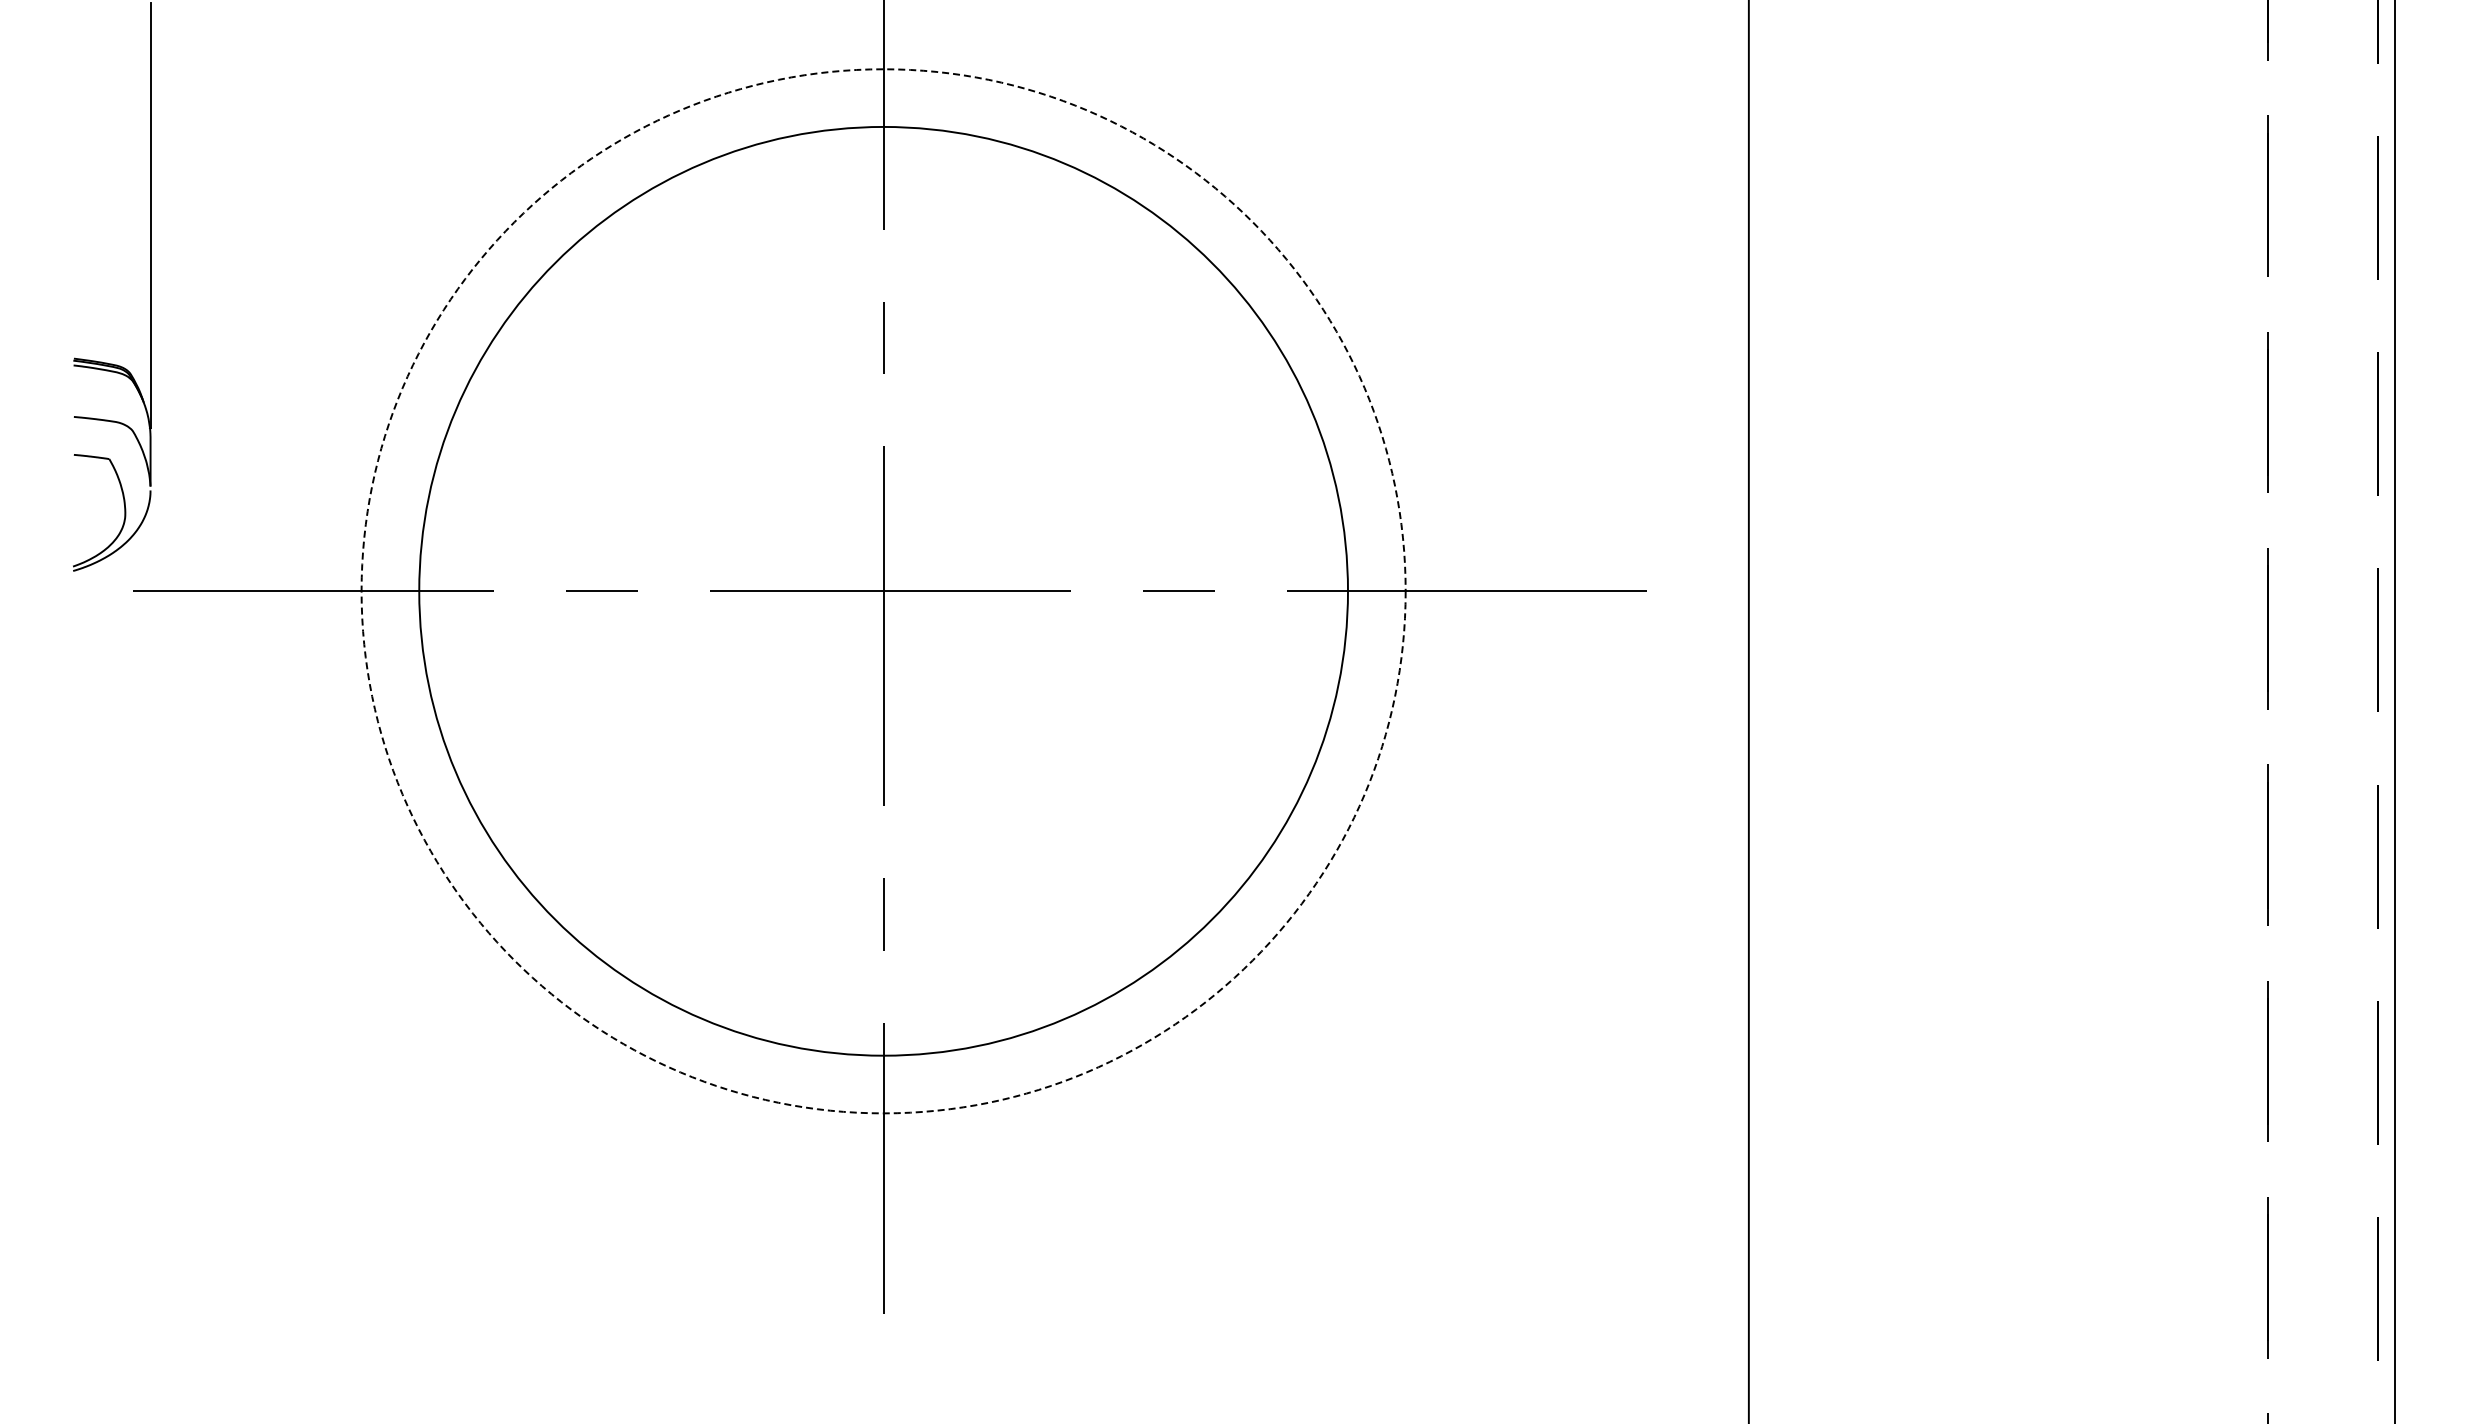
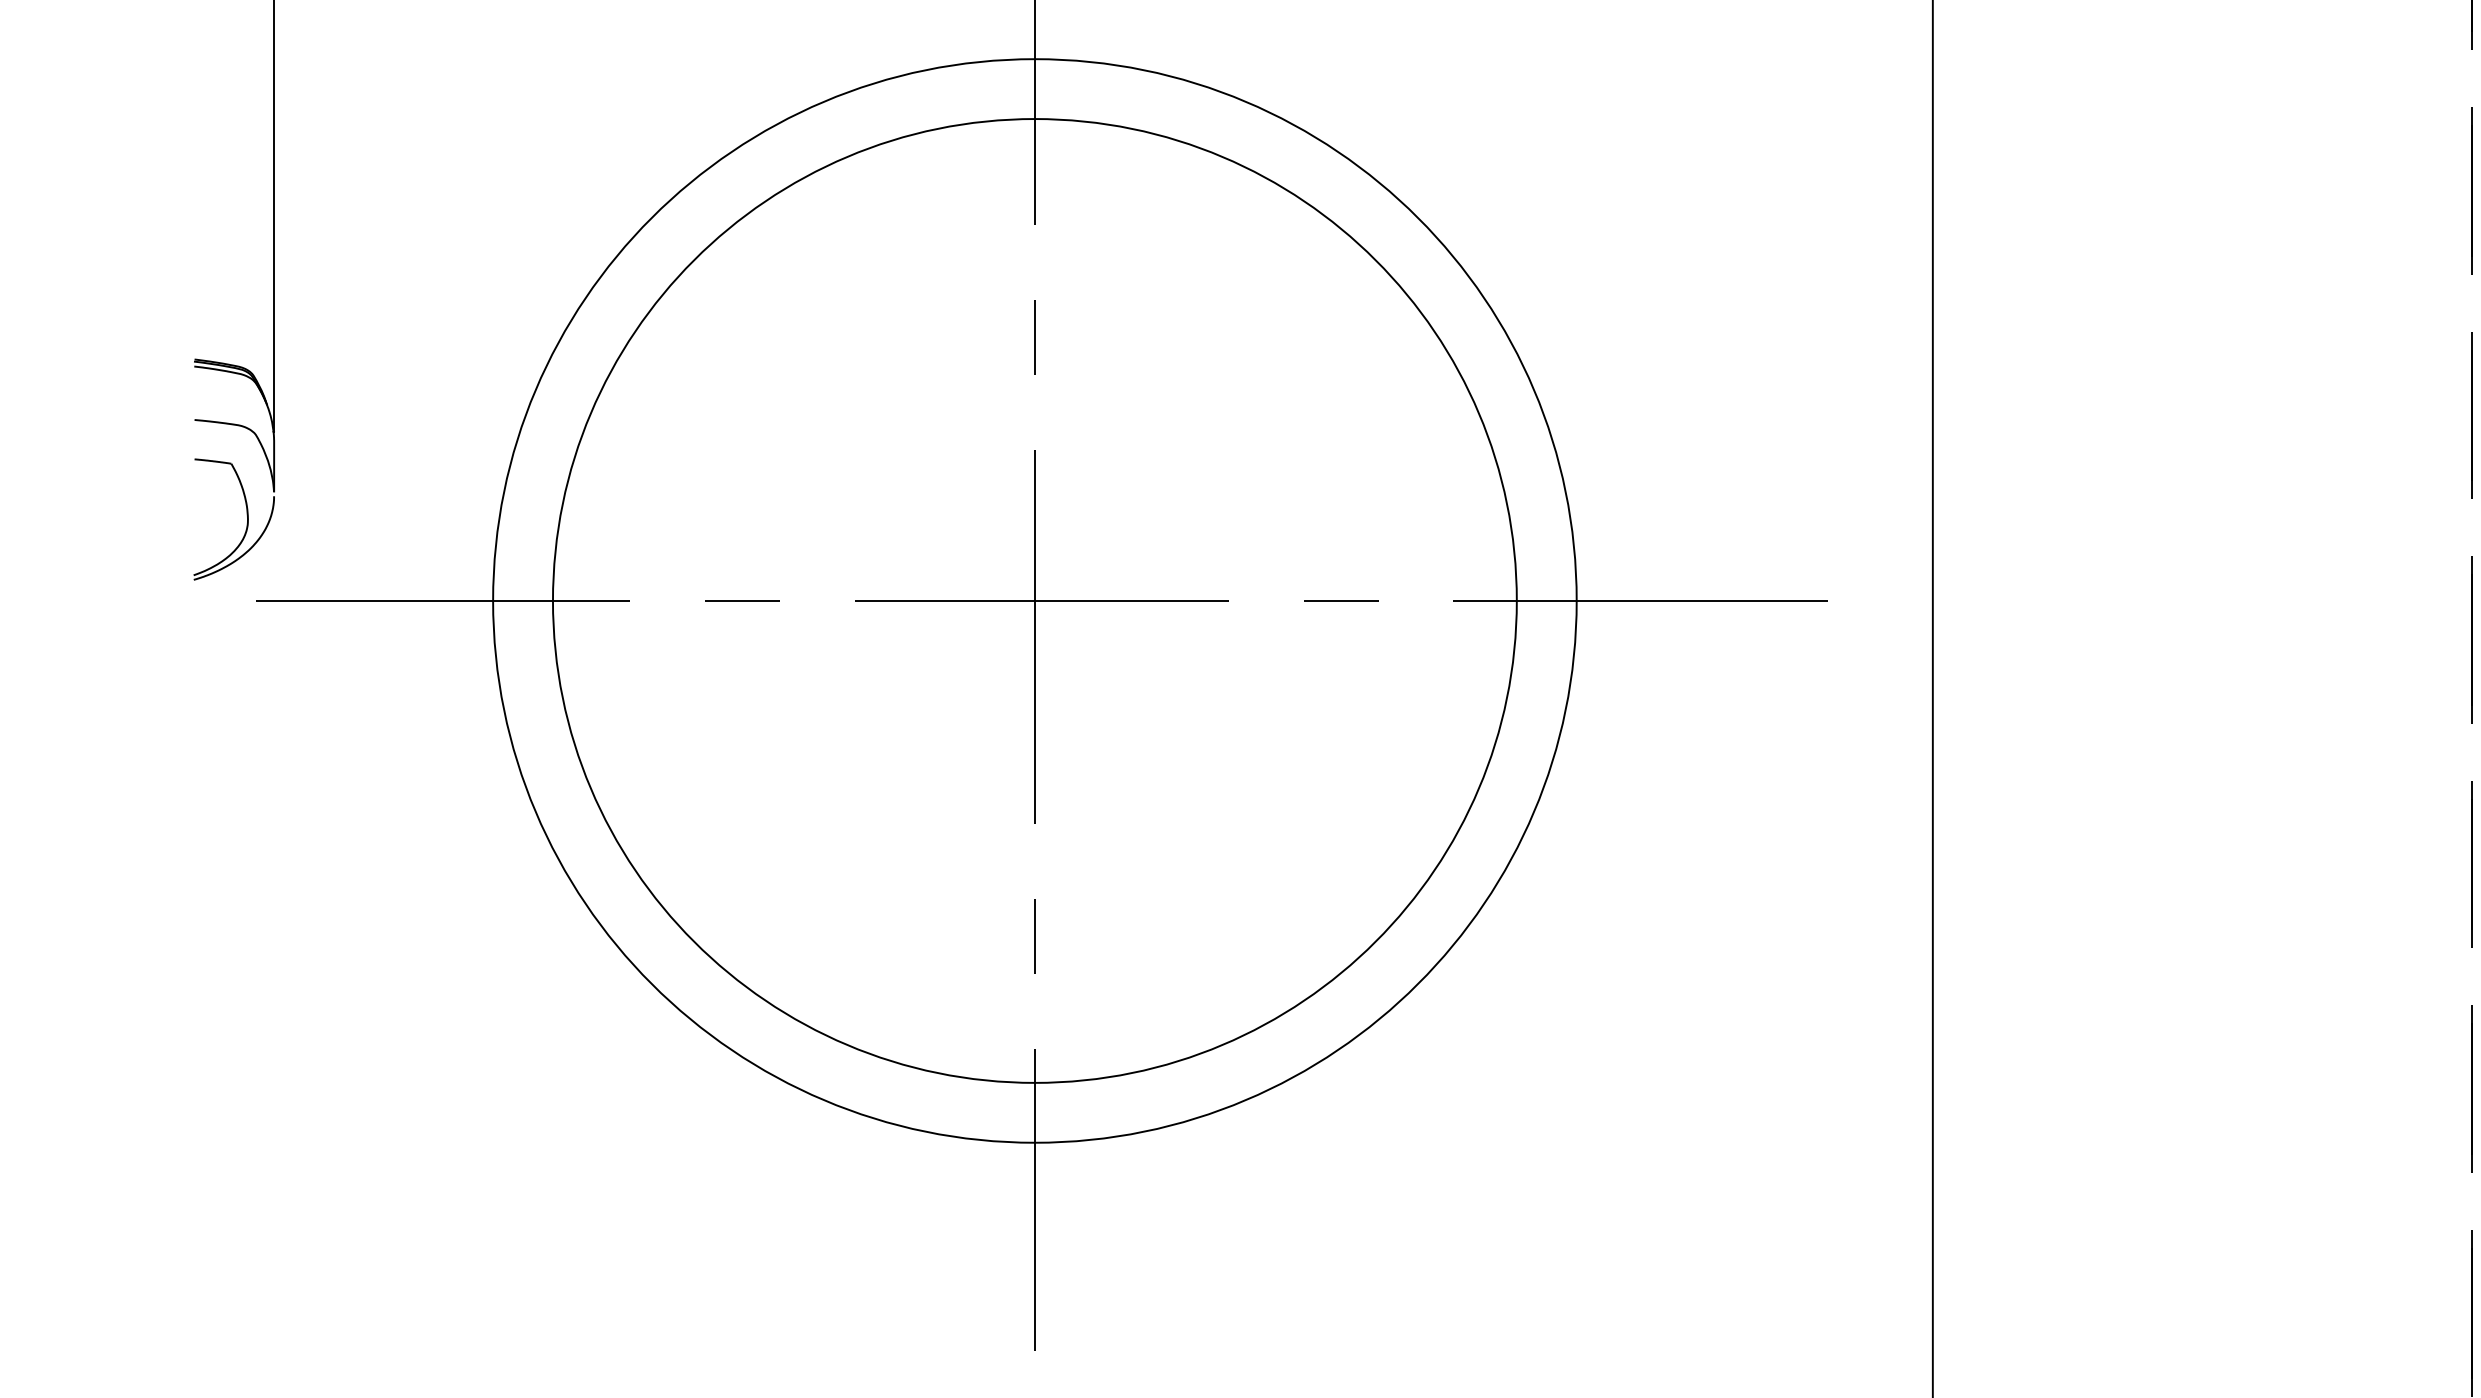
circle: (883, 591) -> (1034, 601), dashed -> solid

